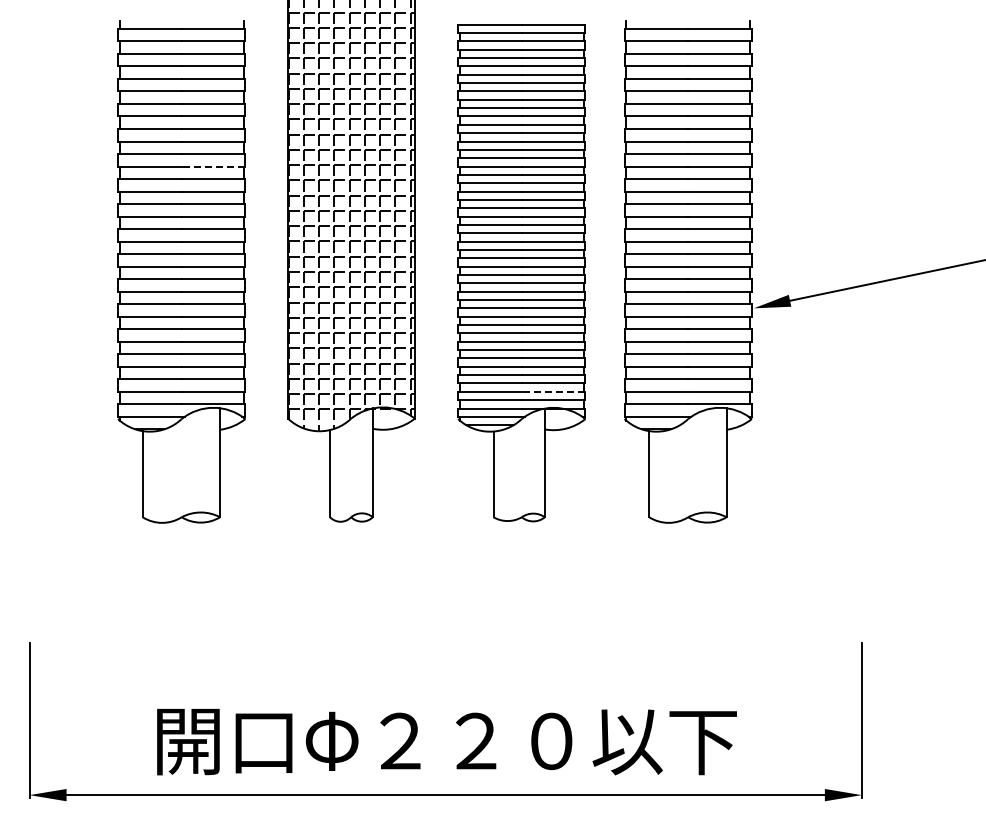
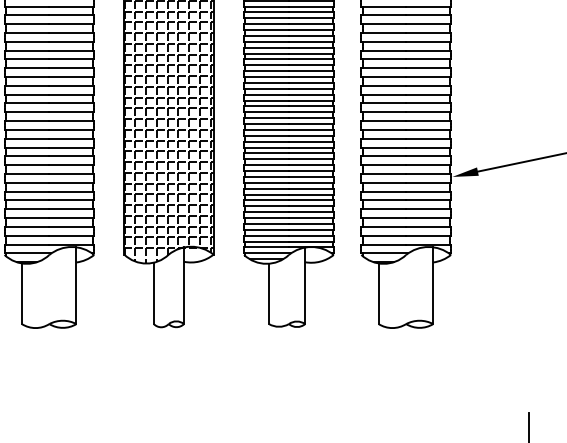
line: (213, 166) -> (71, 77), dashed -> solid
line: (553, 391) -> (311, 235), dashed -> solid

